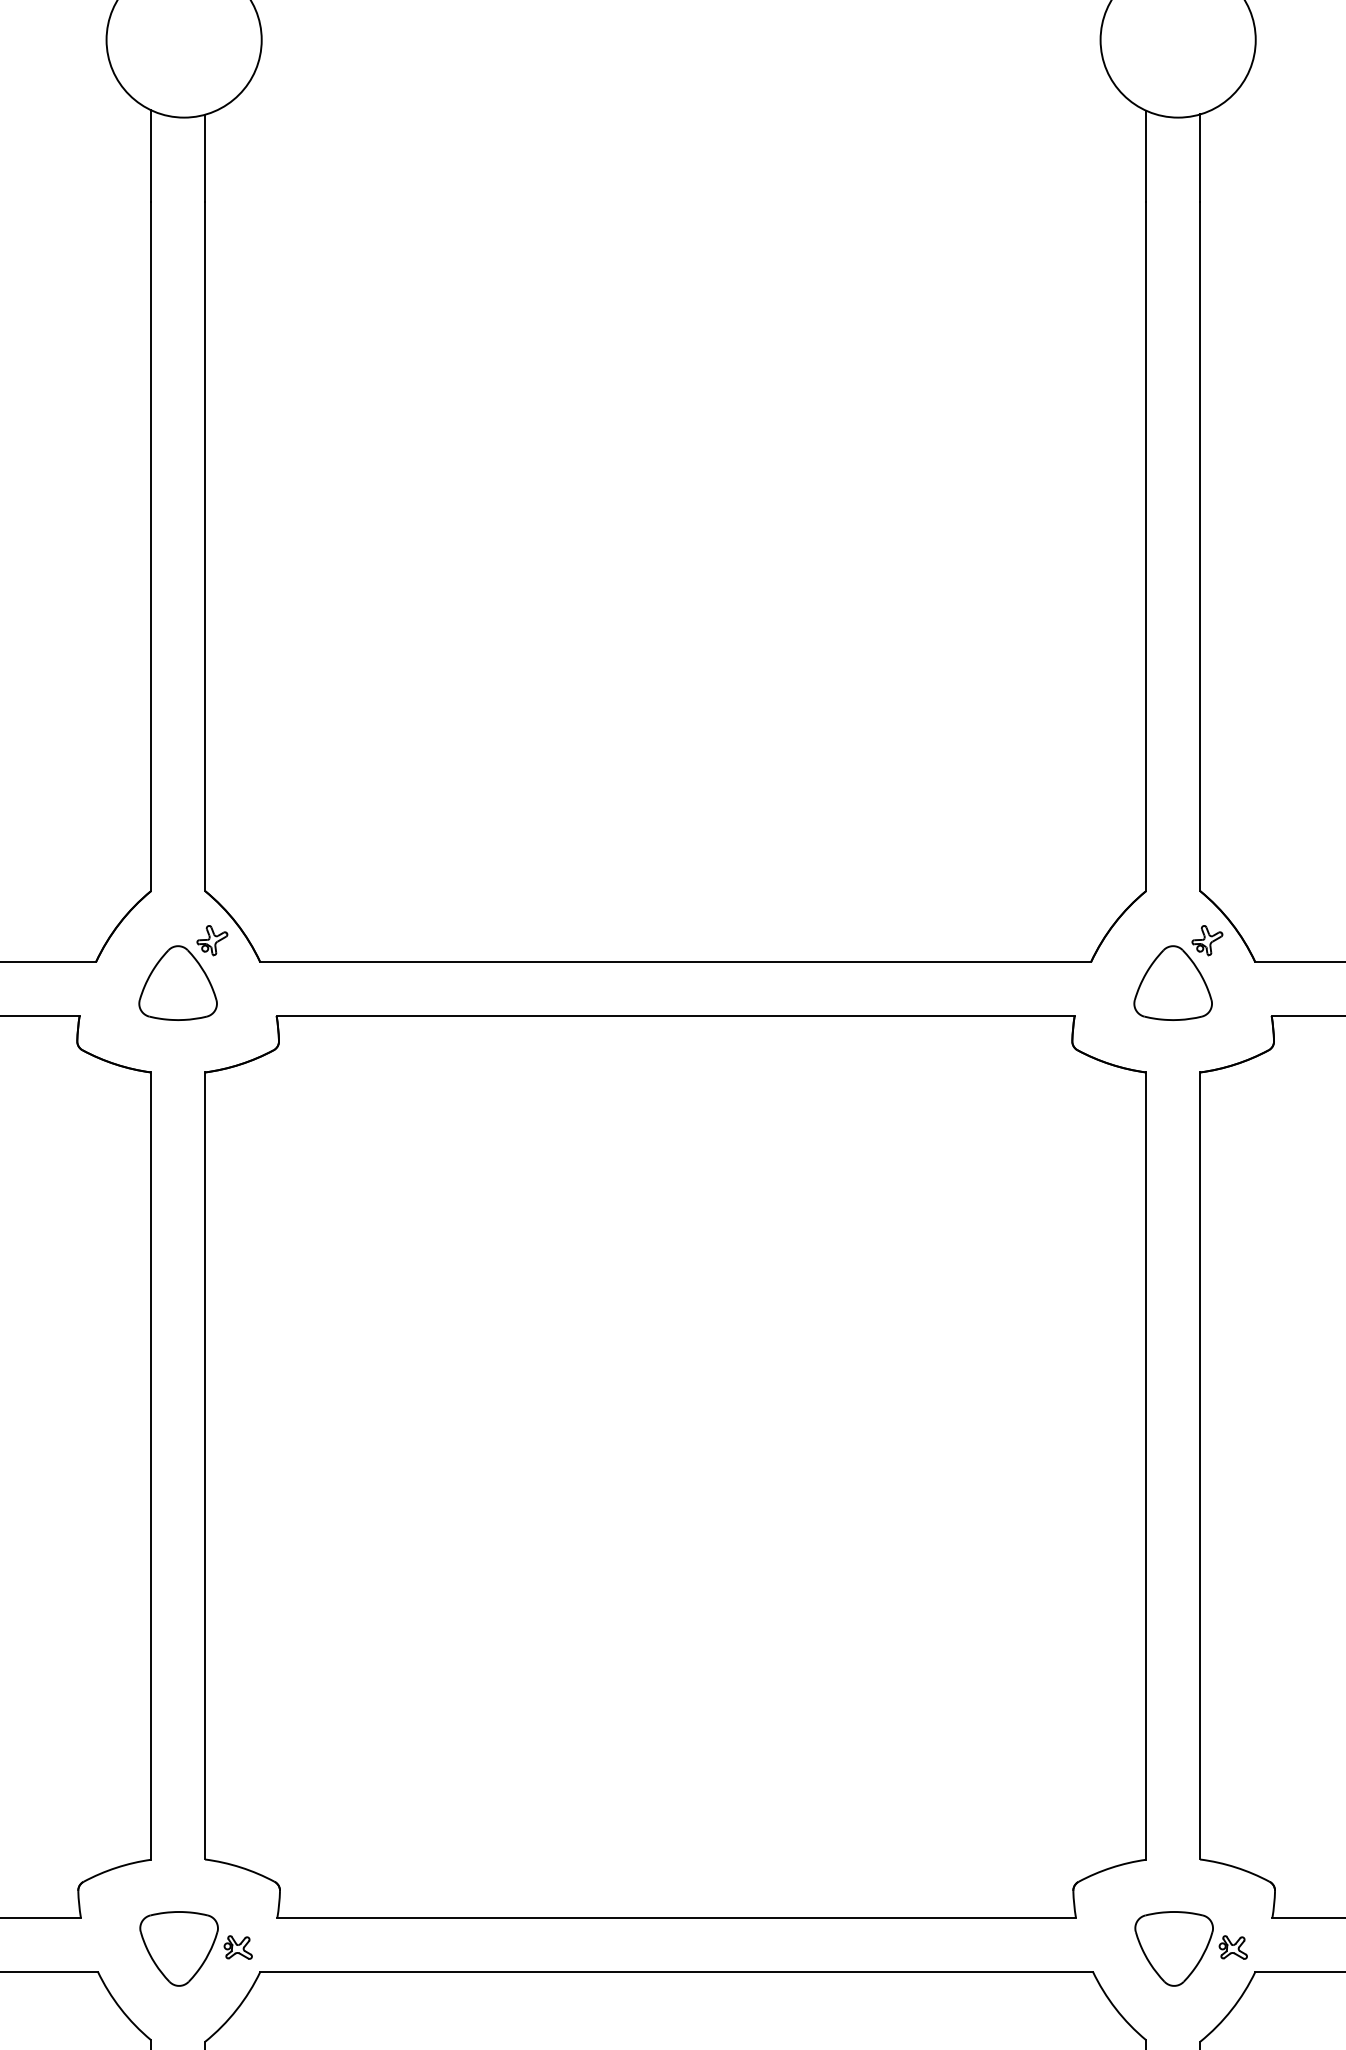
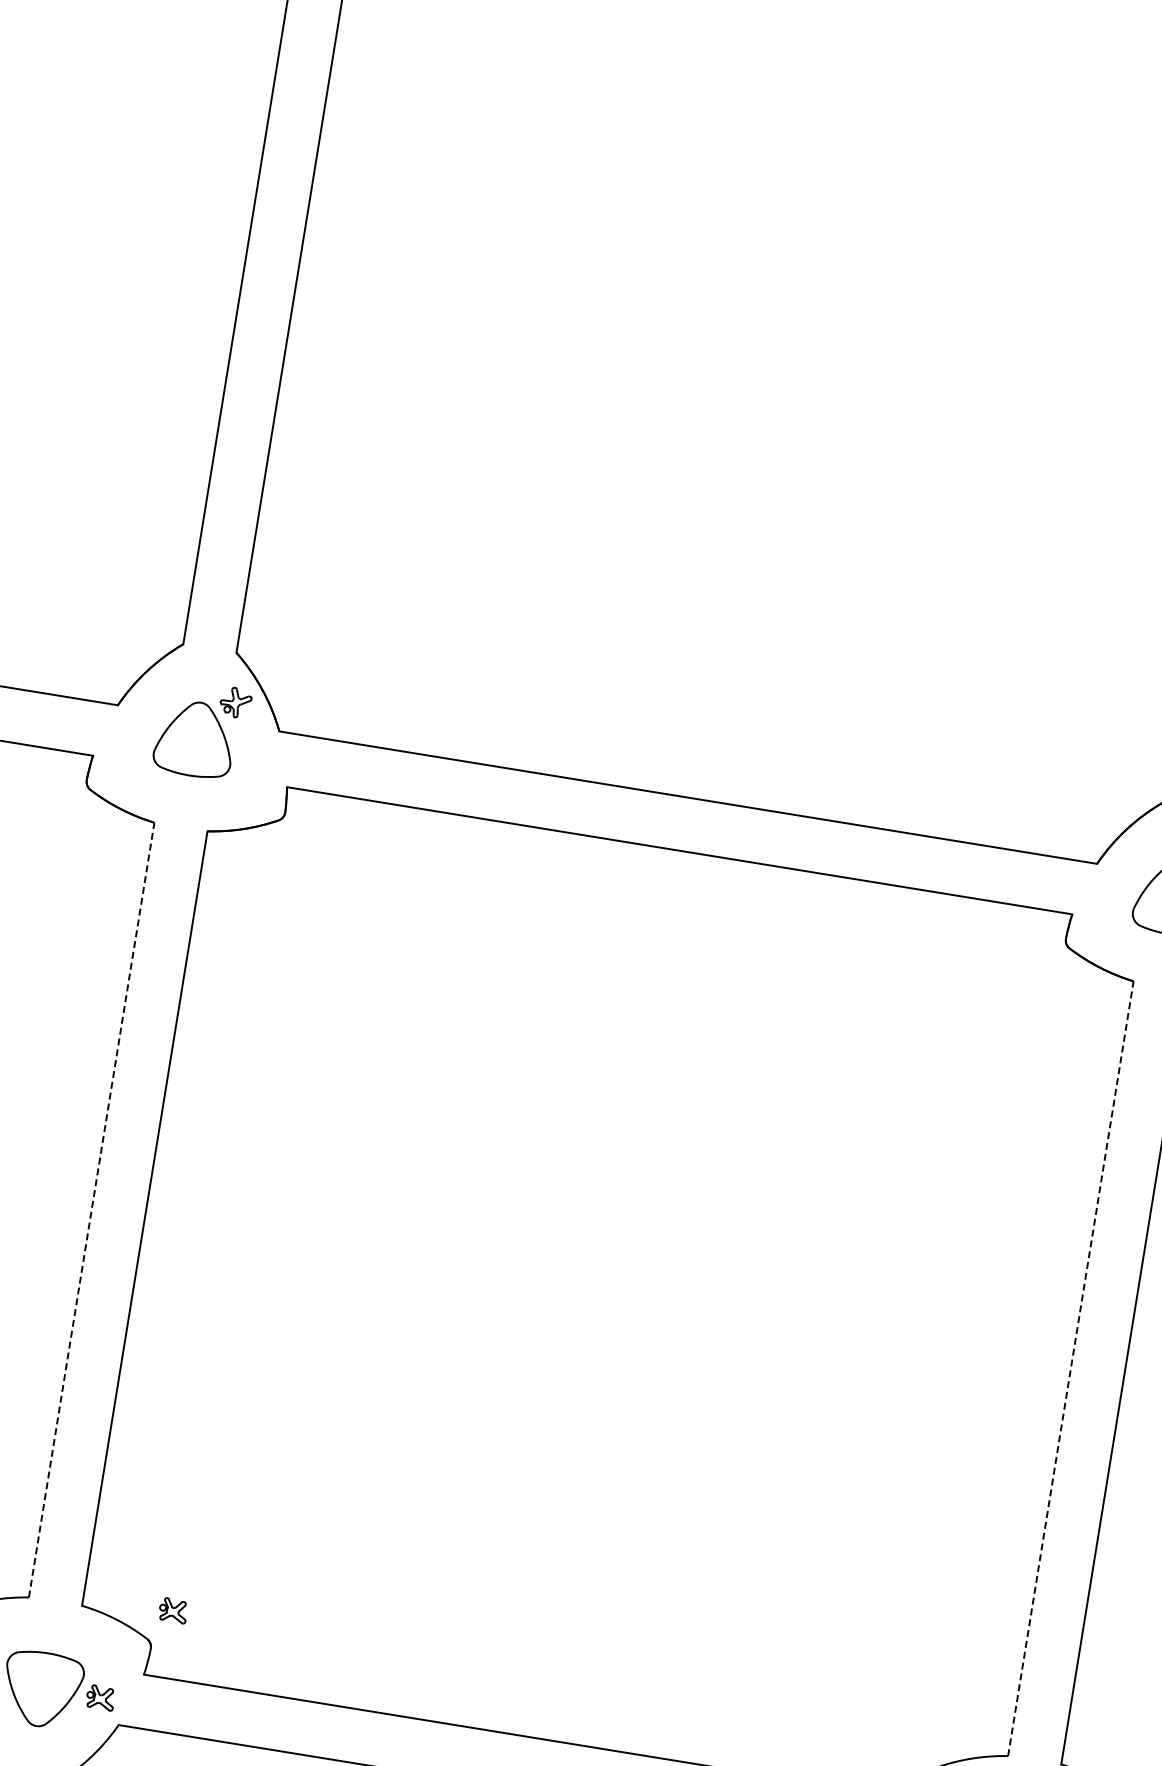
line: (151, 1466) -> (92, 1210), solid -> dashed
line: (1146, 1466) -> (1071, 1369), solid -> dashed
part: (295, 1849) -> (172, 1610), added

